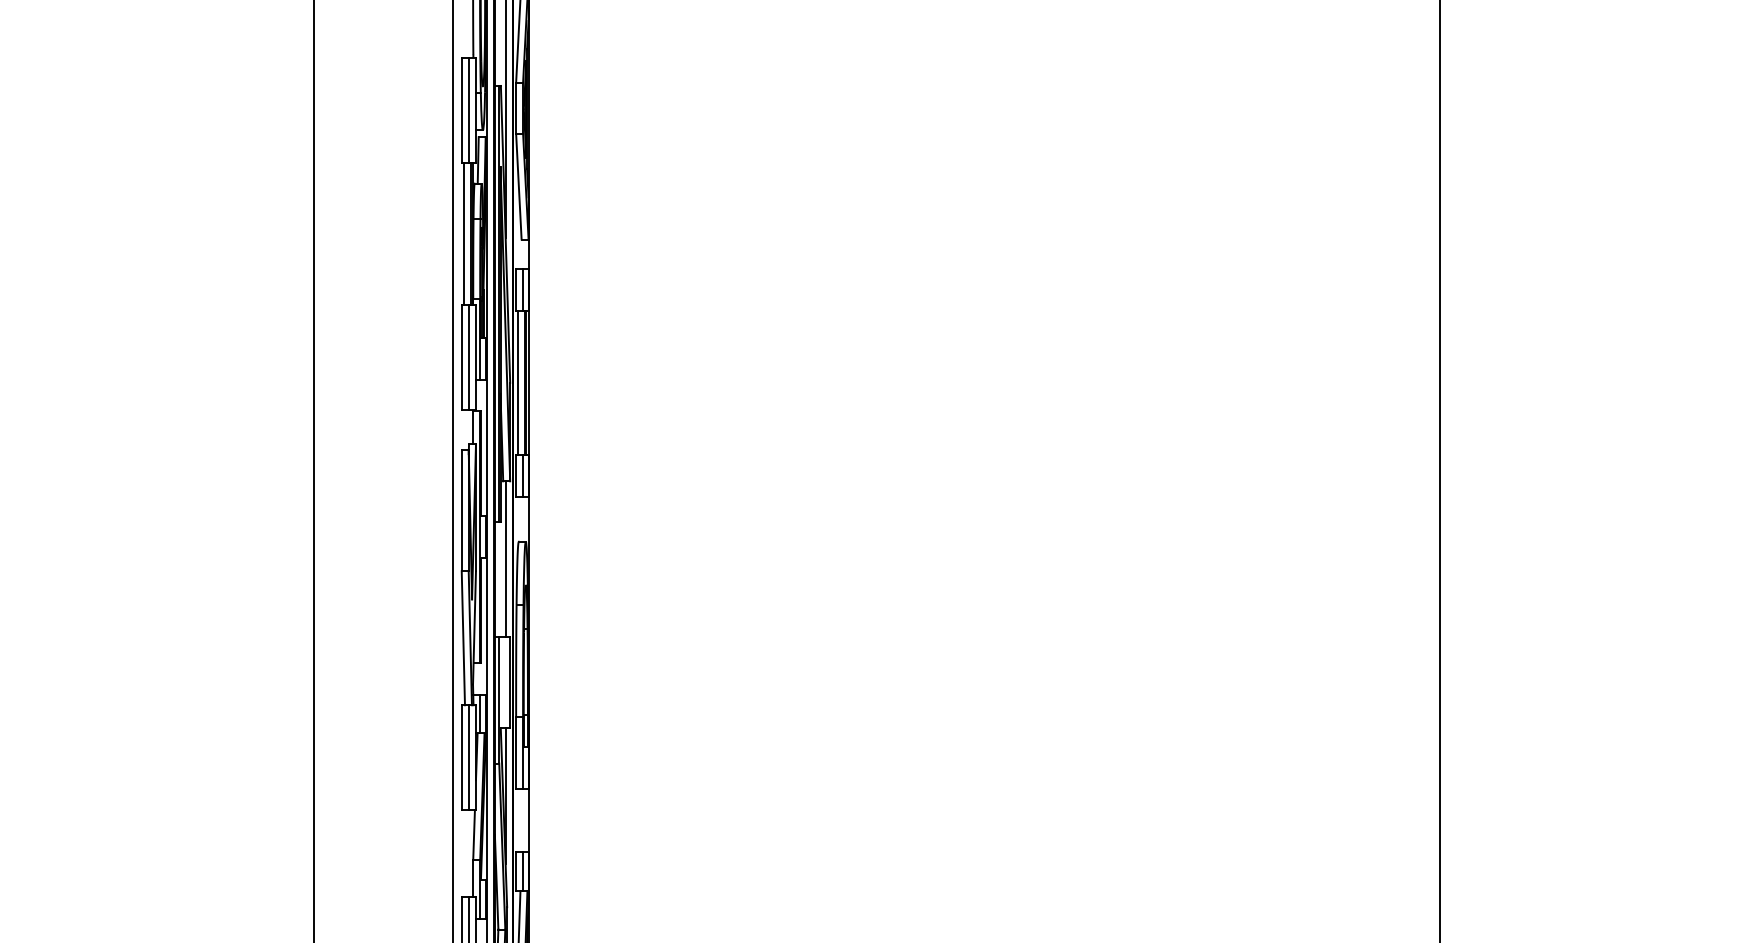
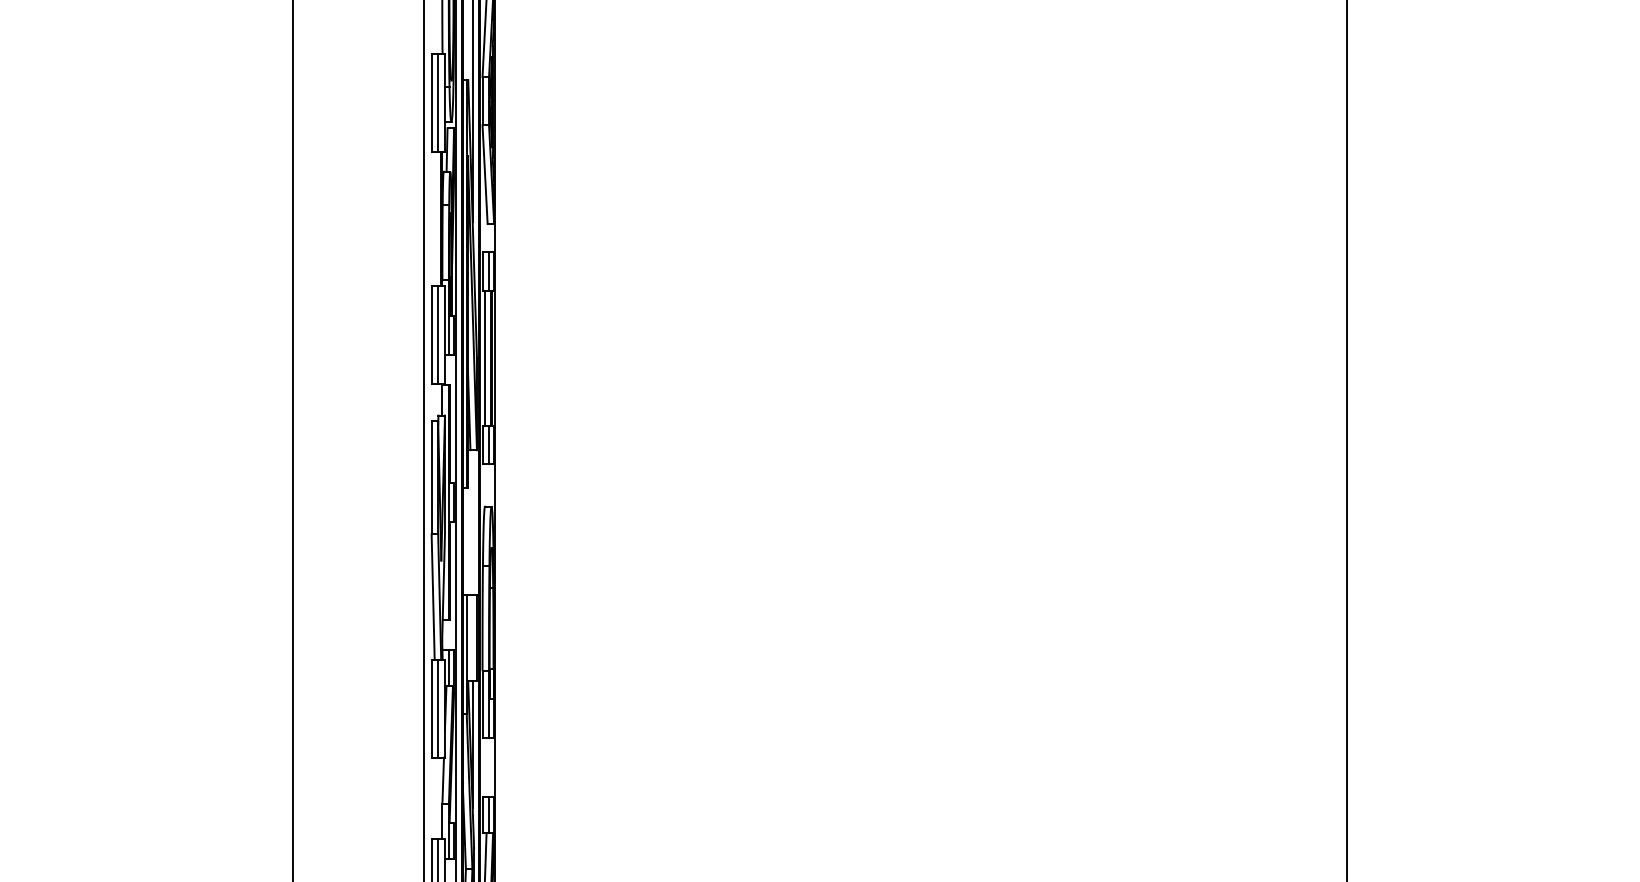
line: (464, 233) -> (434, 218), removed
line: (505, 558) -> (472, 522), removed

